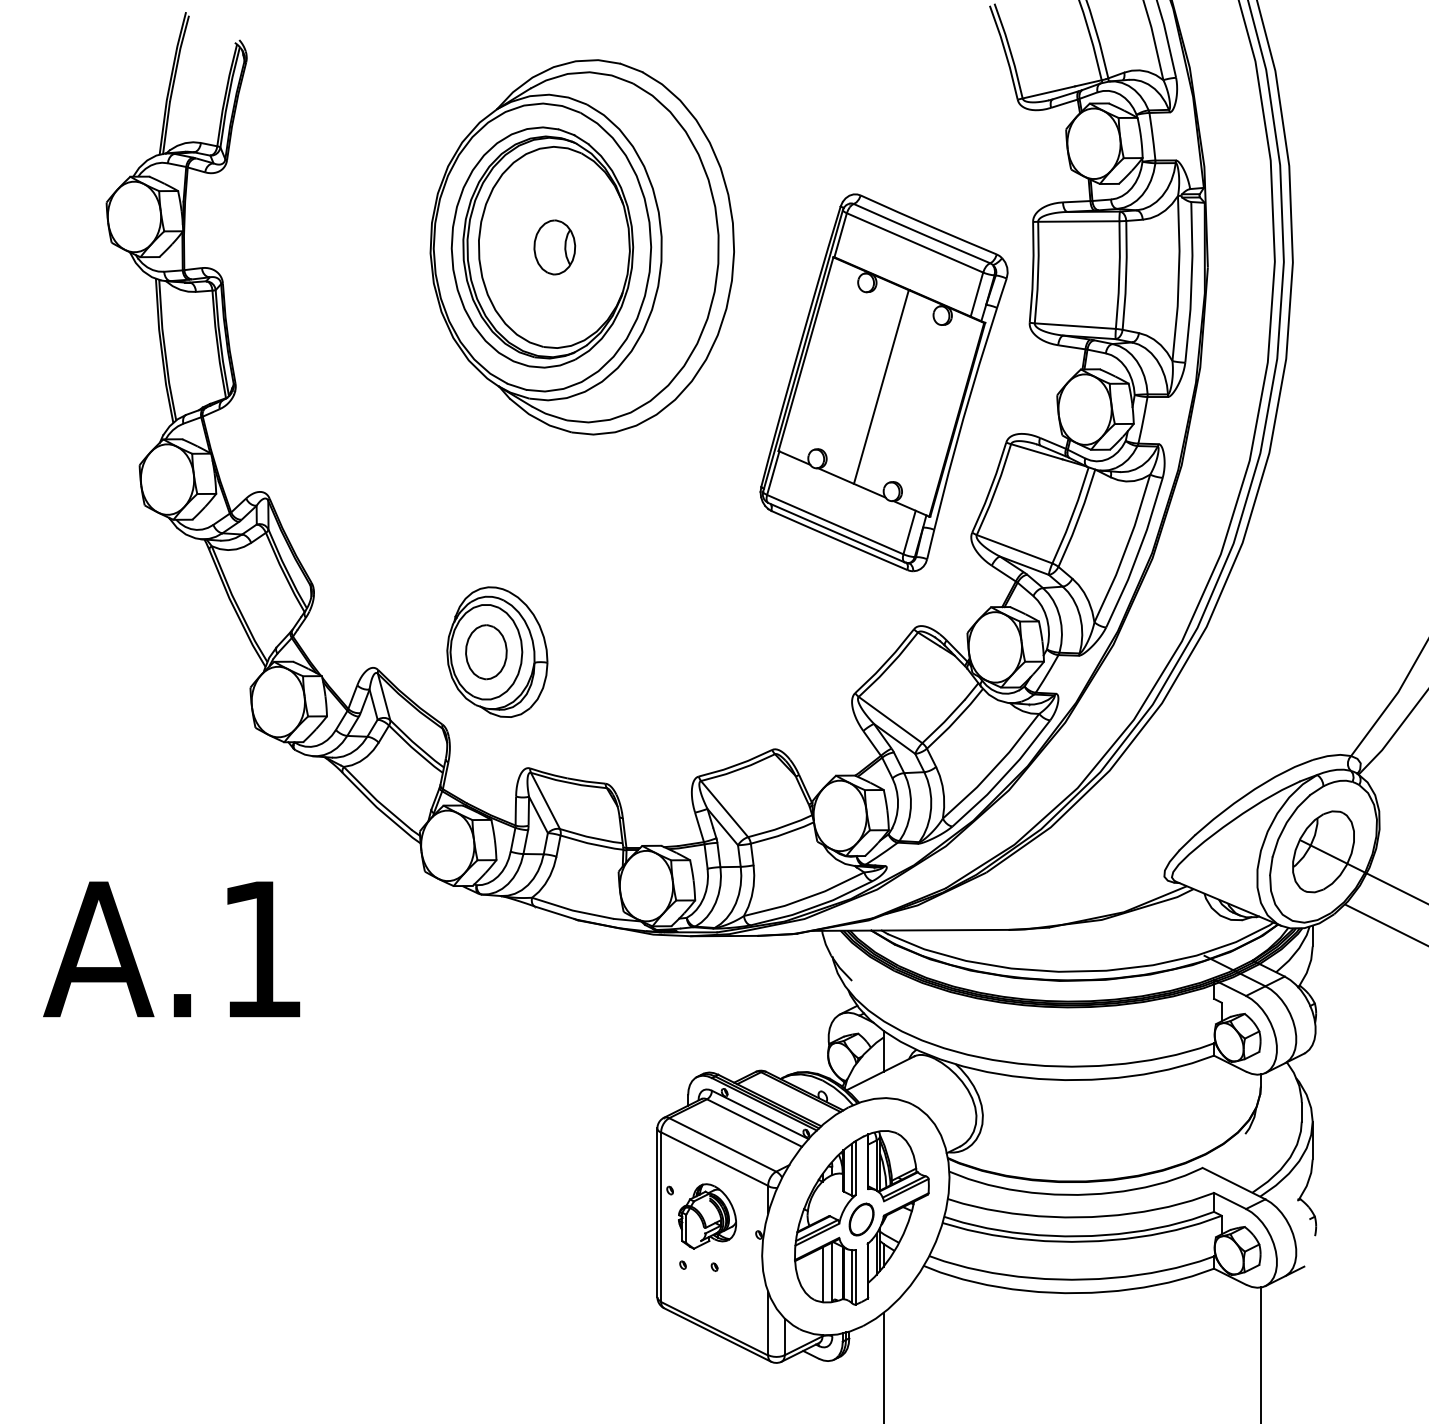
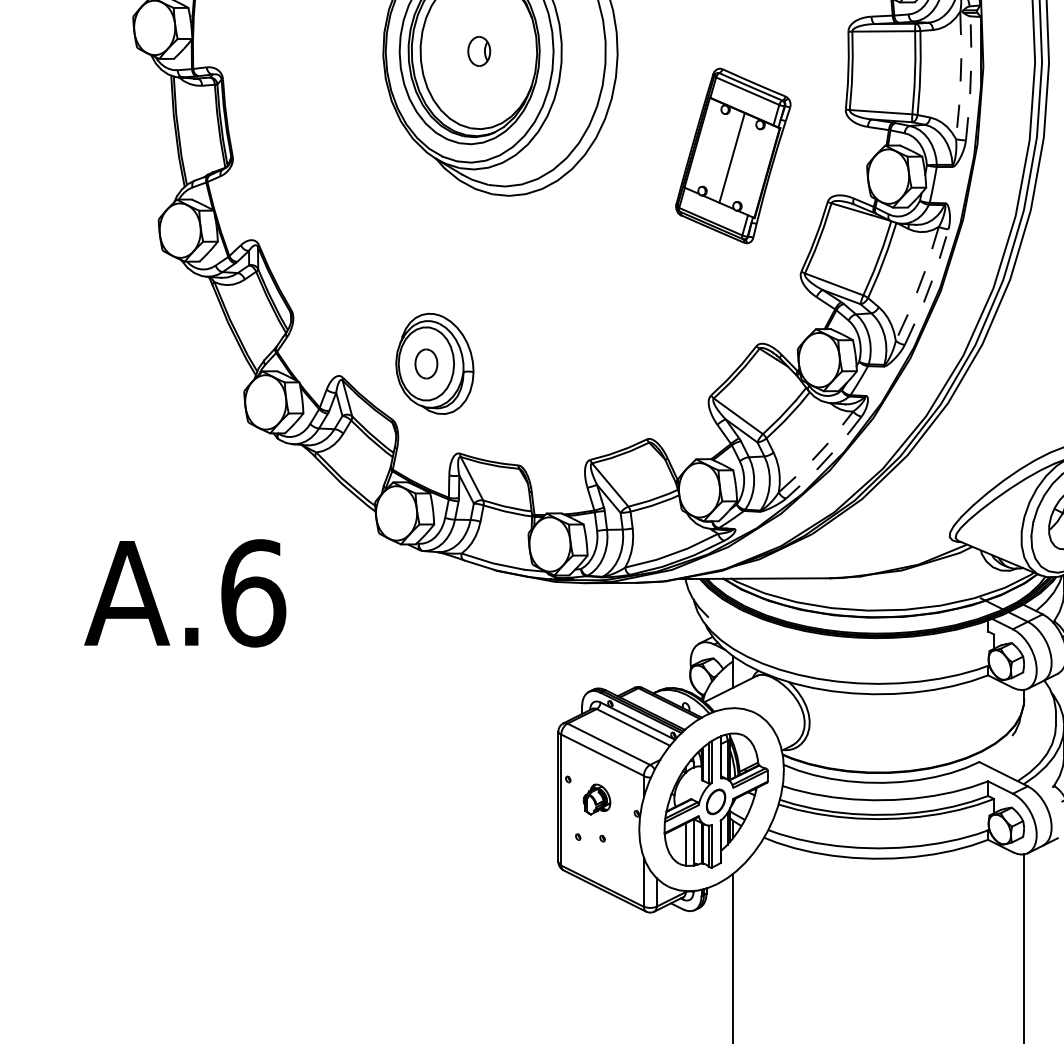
part: (554, 247) -> (478, 51), size x0.7
line: (1178, 278) -> (960, 75), solid -> dashed
line: (1191, 282) -> (970, 78), solid -> dashed
part: (883, 382) -> (732, 155), size x0.6
line: (1125, 550) -> (919, 285), solid -> dashed
line: (1137, 553) -> (929, 287), solid -> dashed
part: (486, 652) -> (426, 364), size x0.7
line: (993, 769) -> (817, 454), solid -> dashed
line: (1003, 776) -> (825, 459), solid -> dashed
text: (262, 949) -> (253, 593), A.1 -> A.6
part: (707, 1216) -> (597, 799), size x0.6

